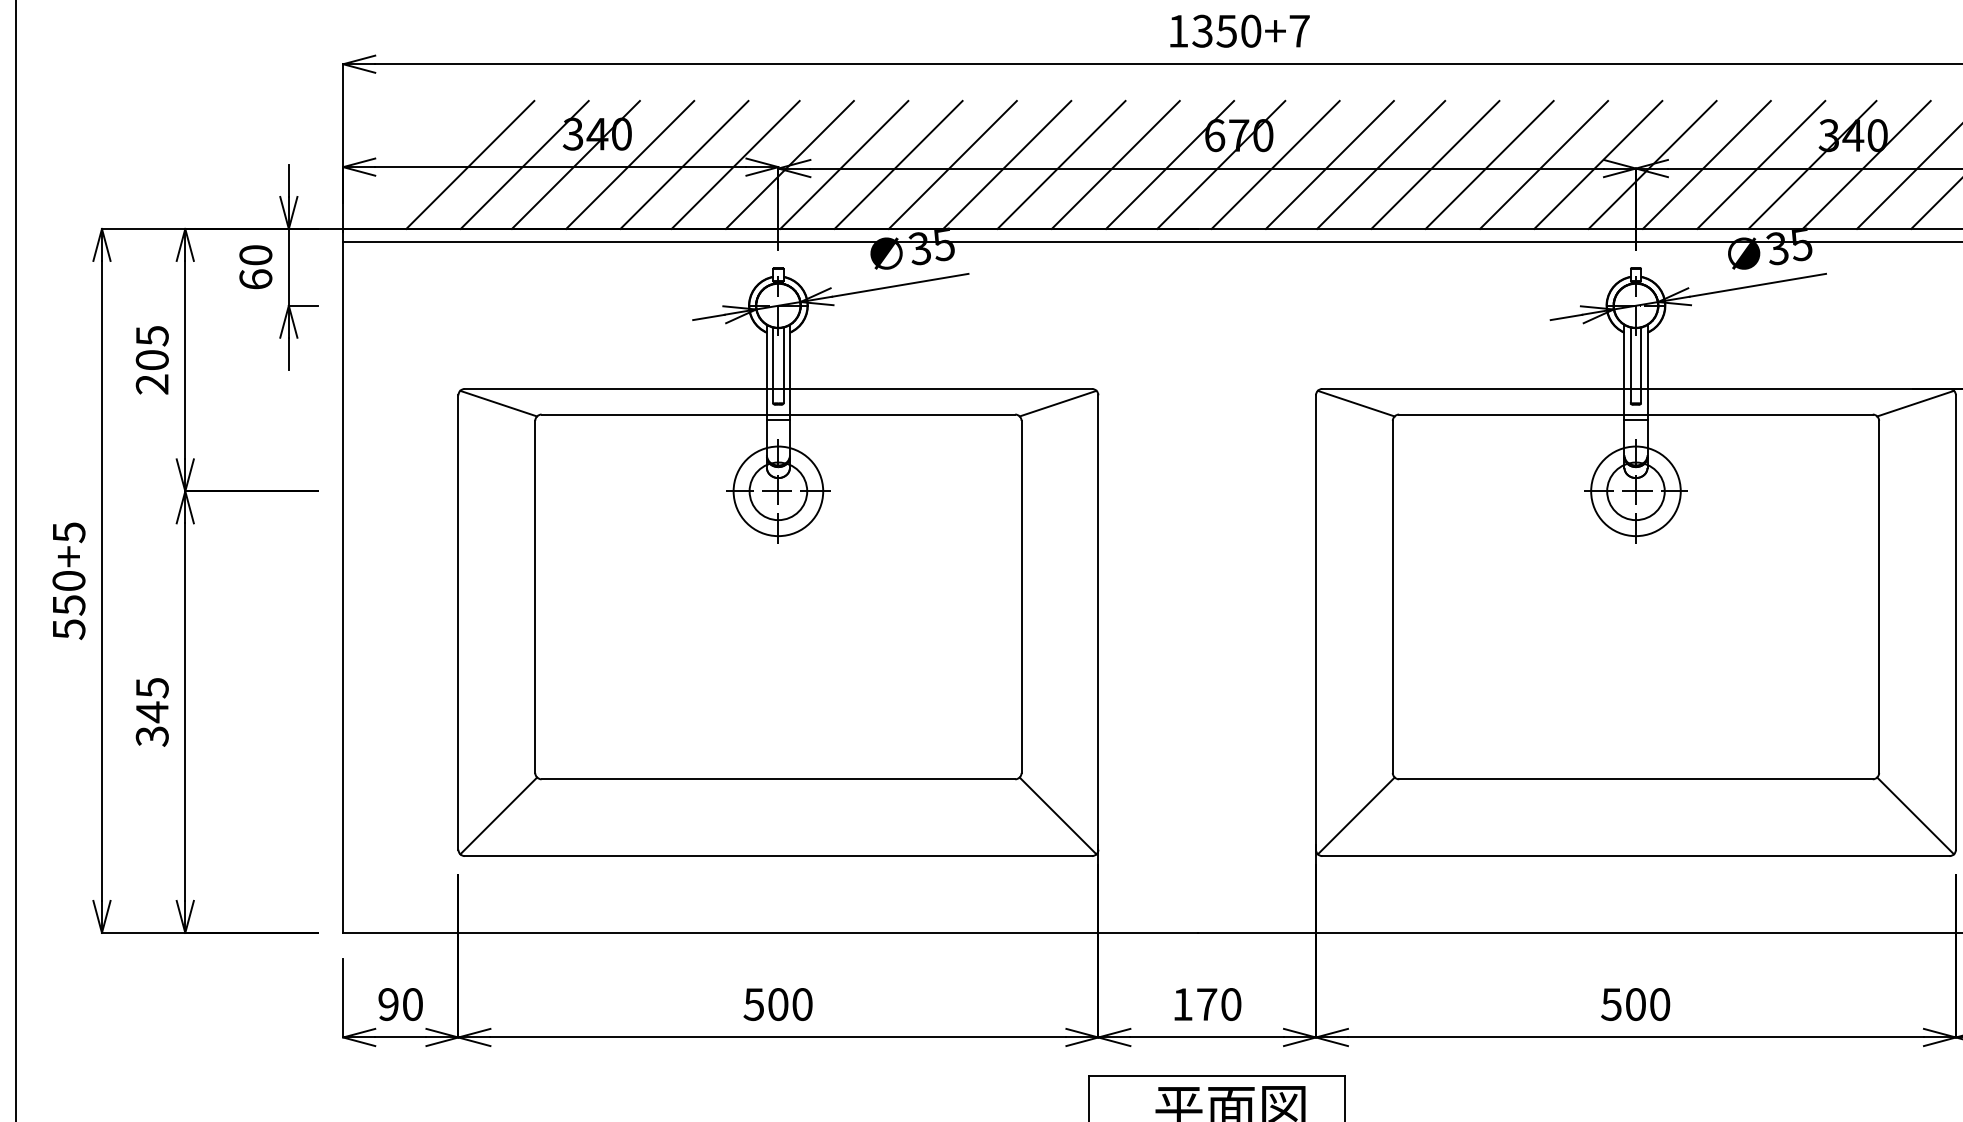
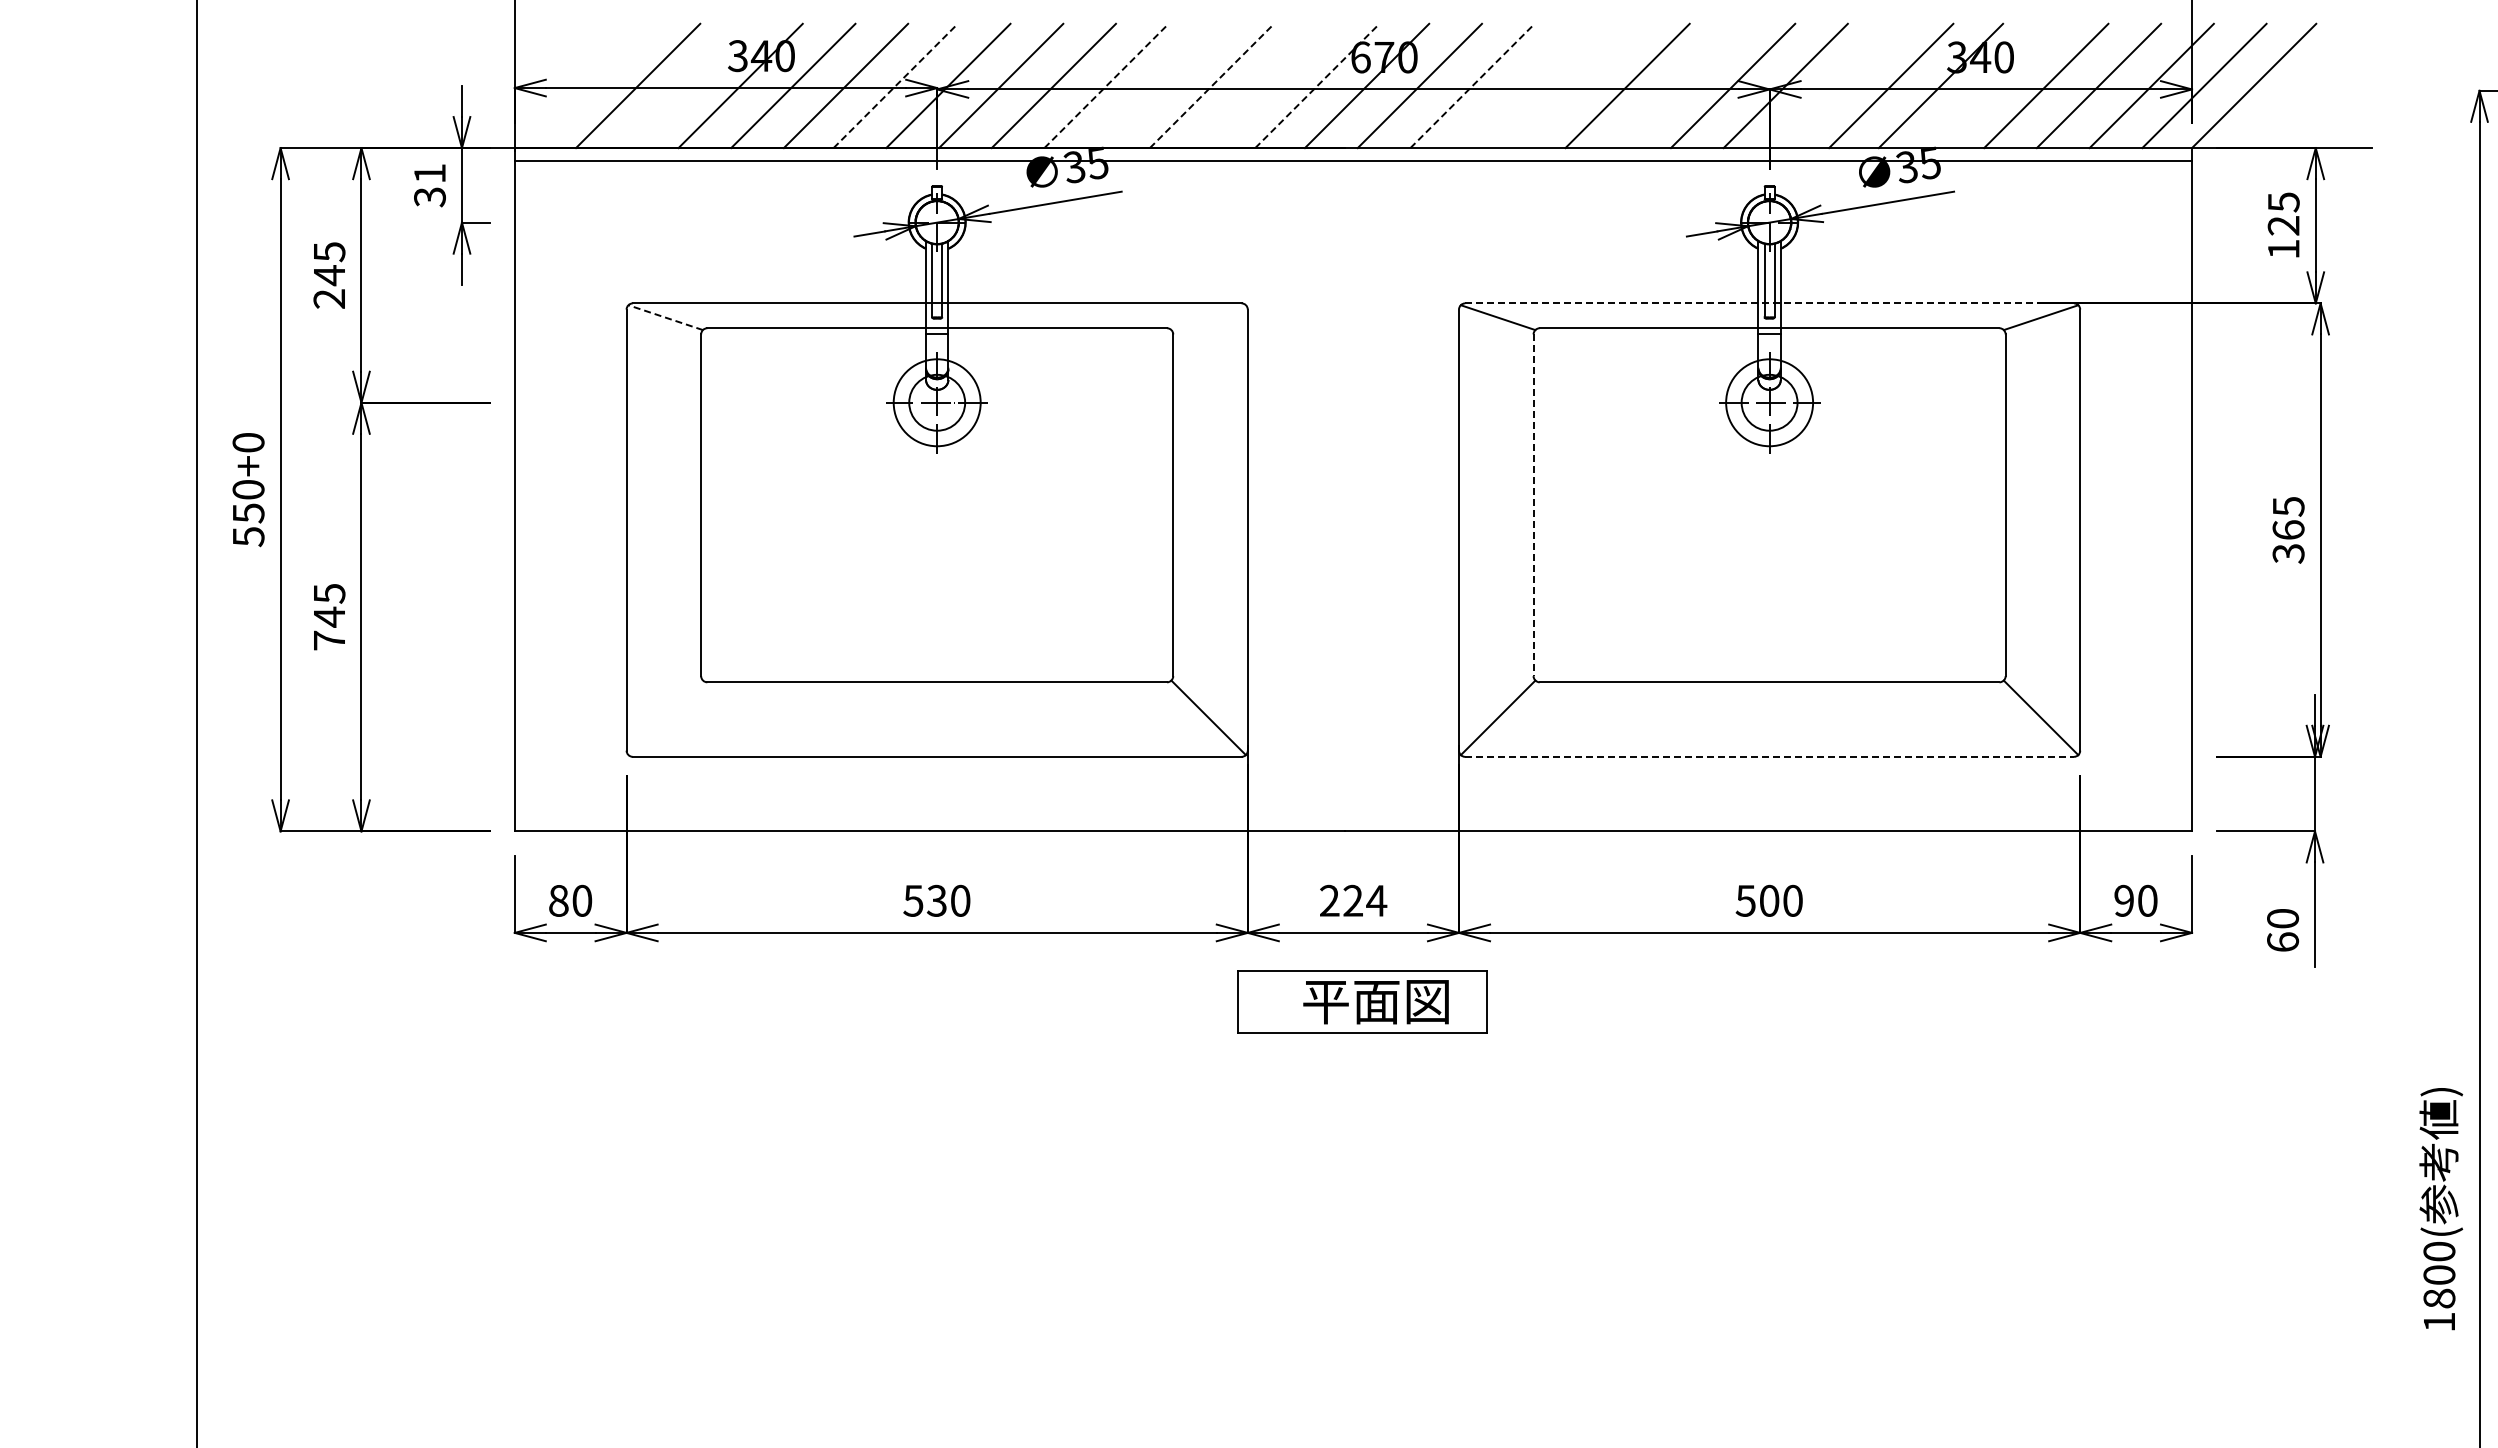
line: (524, 164) -> (690, 85), removed
line: (735, 164) -> (895, 85), solid -> dashed
line: (952, 164) -> (1106, 85), solid -> dashed
line: (1007, 164) -> (1159, 85), removed
line: (1062, 164) -> (1212, 85), solid -> dashed
line: (1115, 164) -> (1264, 85), removed
line: (1170, 164) -> (1317, 85), solid -> dashed
line: (1329, 164) -> (1472, 85), solid -> dashed
line: (1381, 164) -> (1522, 85), removed
line: (1434, 164) -> (1574, 85), removed
line: (1544, 164) -> (1680, 85), removed
line: (1706, 164) -> (1838, 85), removed
line: (1866, 164) -> (1993, 85), removed
text: (255, 267) -> (429, 185), 60 -> 31
text: (152, 360) -> (329, 275), 205 -> 245
line: (1636, 389) -> (1770, 303), solid -> dashed
line: (498, 403) -> (665, 317), solid -> dashed
line: (1057, 403) -> (1208, 317), removed
text: (68, 533) -> (248, 443), 550+5 -> 550+0
line: (1392, 597) -> (1533, 505), solid -> dashed
text: (152, 736) -> (329, 640), 345 -> 745
line: (498, 815) -> (665, 717), removed
line: (1636, 855) -> (1770, 756), solid -> dashed
text: (388, 1004) -> (558, 900), 90 -> 80
text: (777, 1004) -> (936, 900), 500 -> 530
text: (1207, 1004) -> (1353, 900), 170 -> 224

